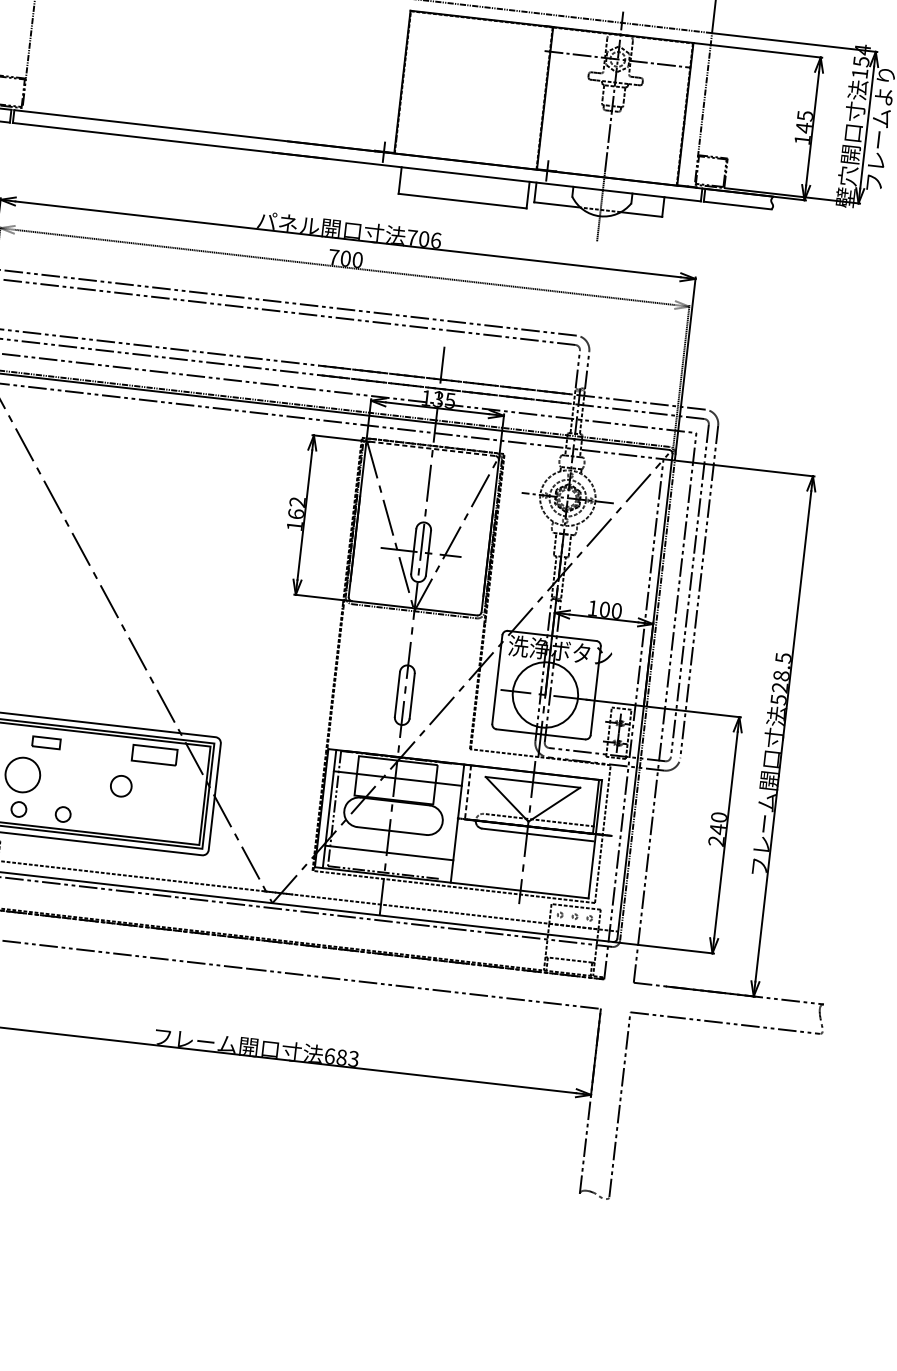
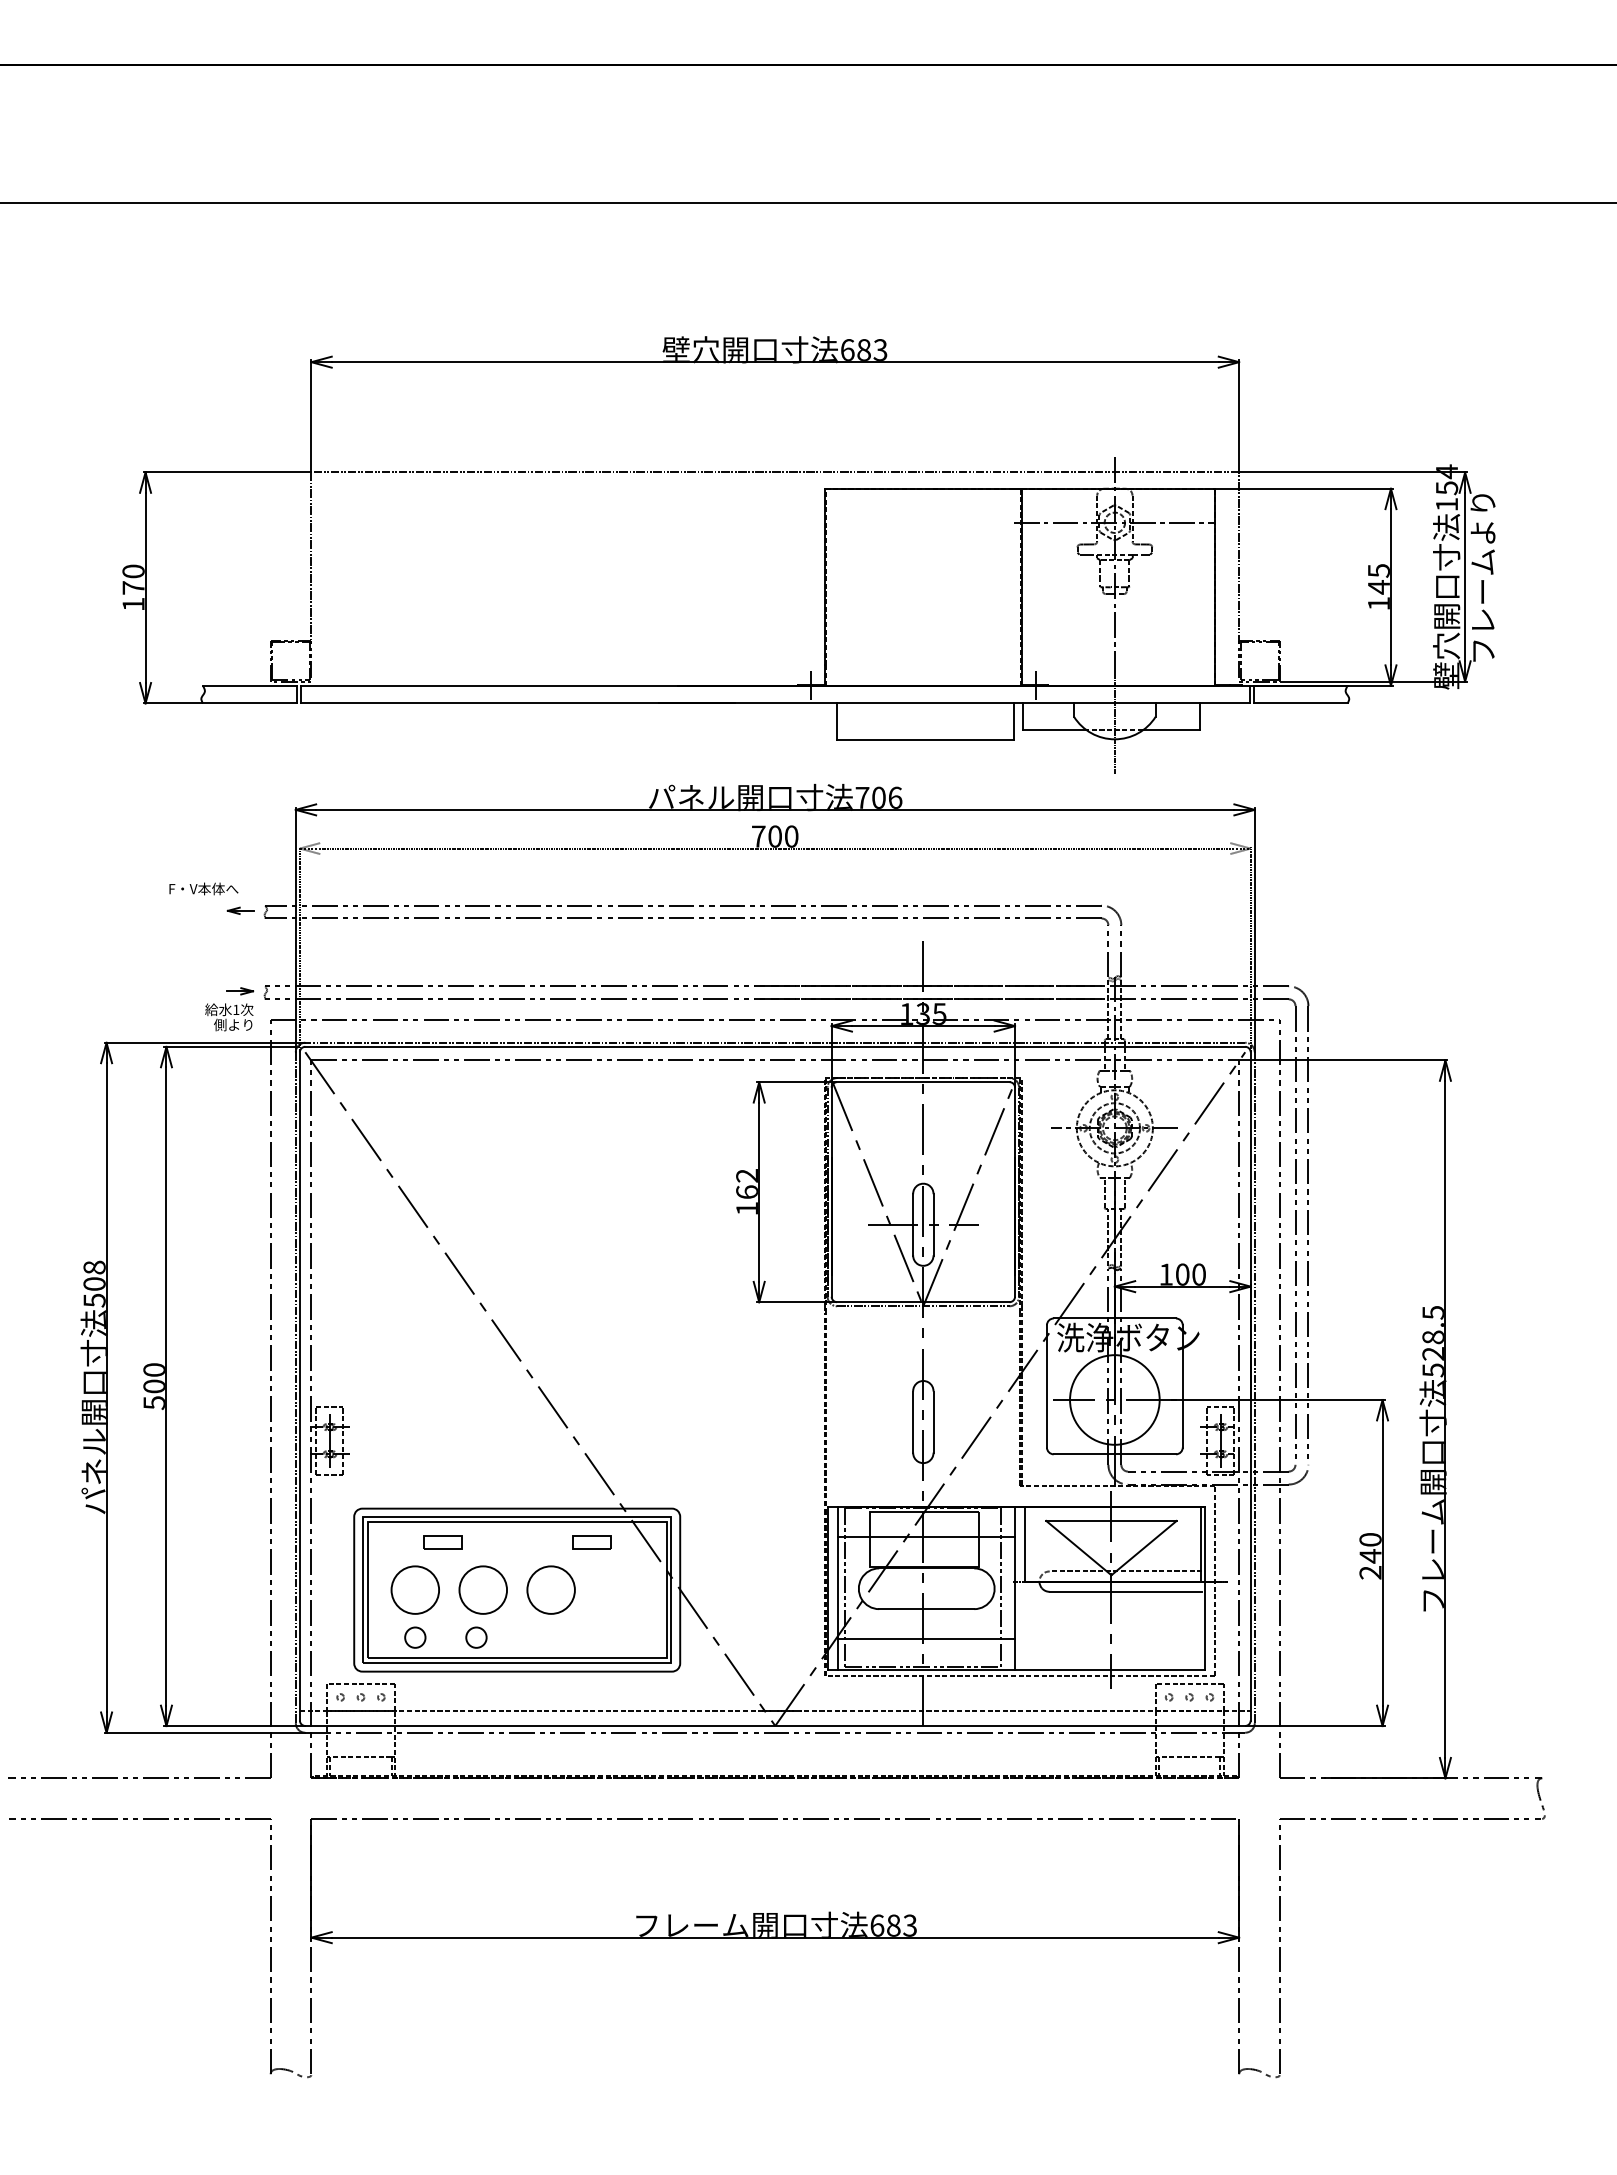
line: (432, 449) -> (923, 1082), dashed -> solid
part: (154, 755) -> (591, 1542), size x0.62
circle: (71, 780) -> (482, 1589), added
circle: (120, 785) -> (550, 1589), size x1.67
line: (467, 792) -> (1024, 1545), dashed -> solid
line: (447, 821) -> (1001, 1587), added

